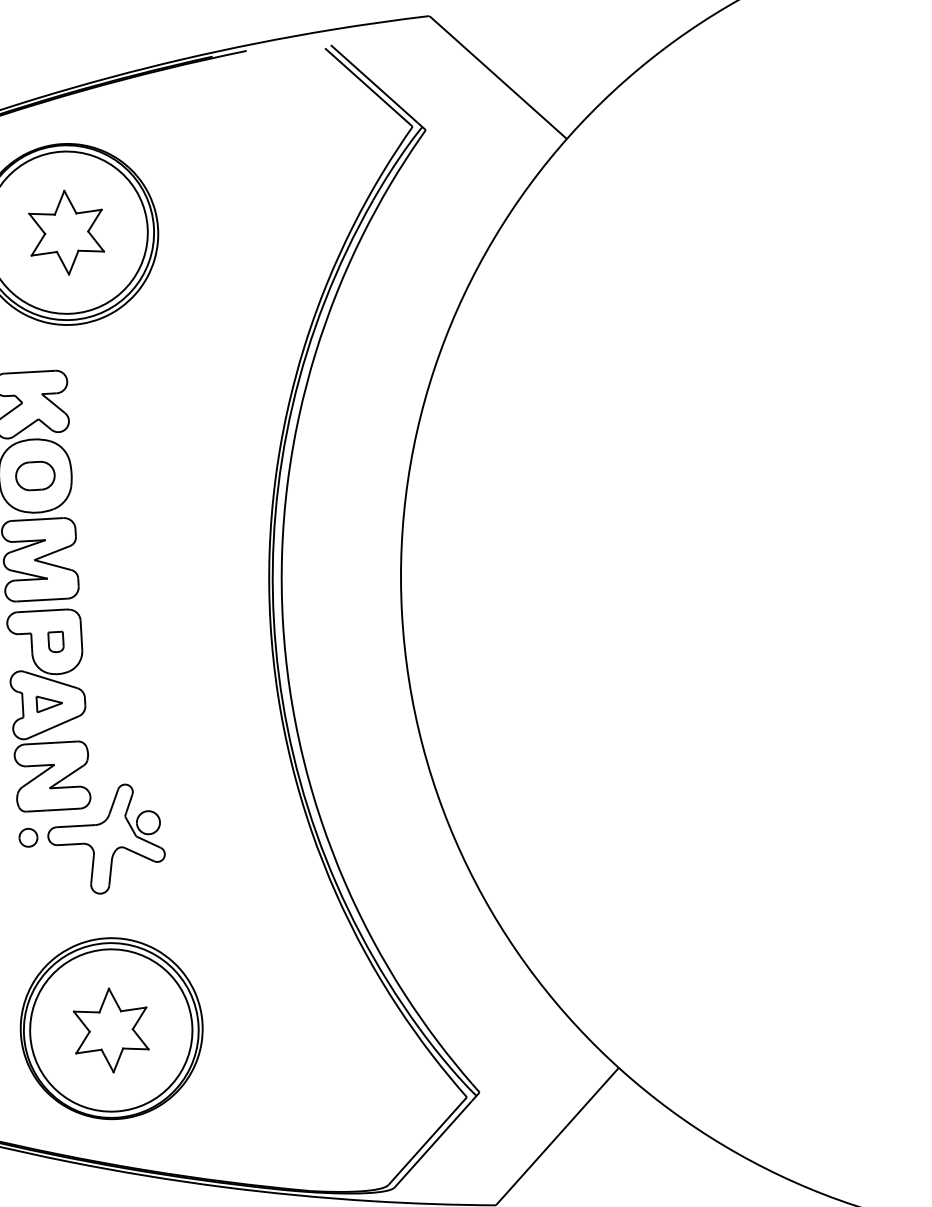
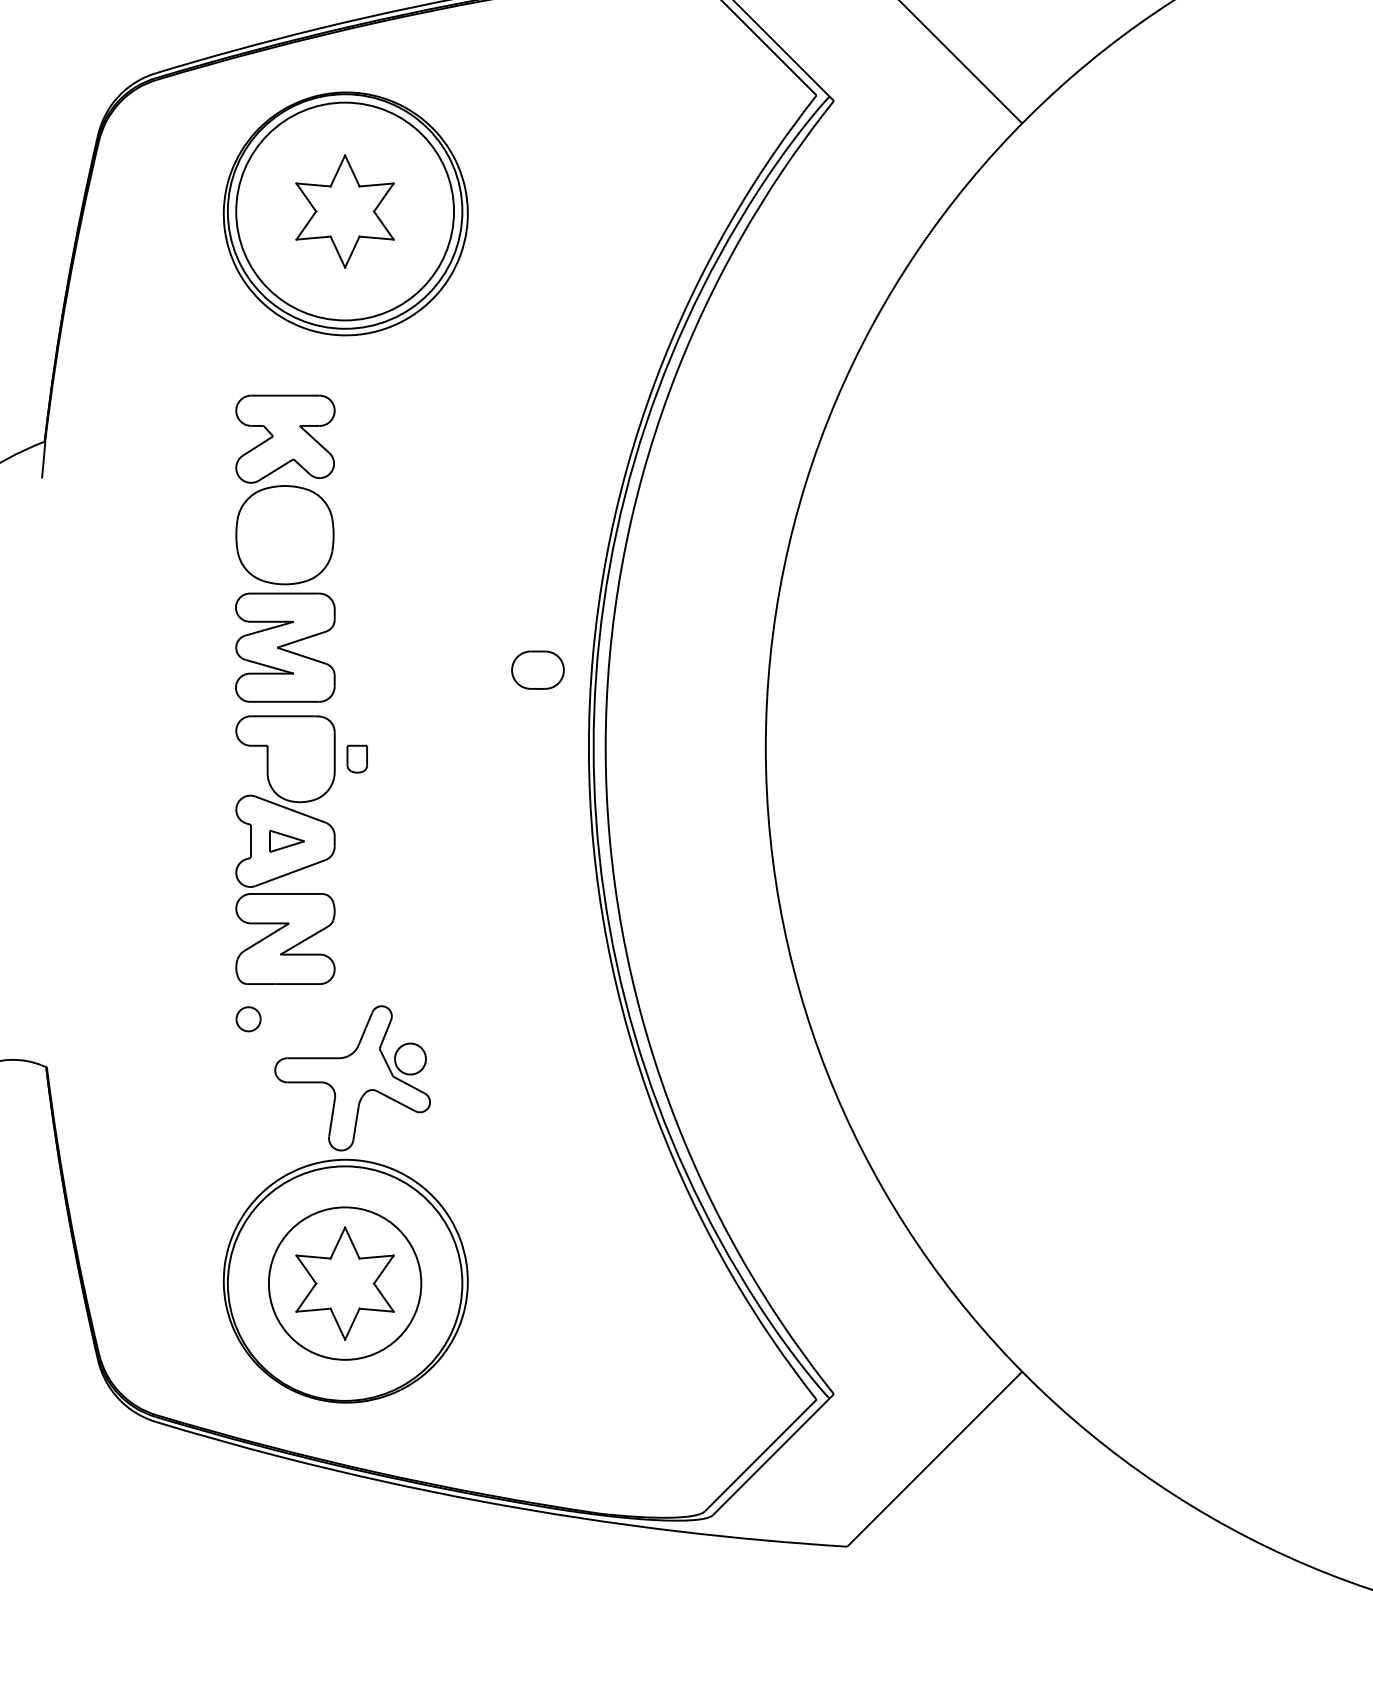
part: (35, 475) -> (537, 669), moved
part: (55, 641) -> (356, 758), moved
part: (106, 839) -> (352, 1078), moved
circle: (111, 1030) -> (345, 1283), size x0.7

